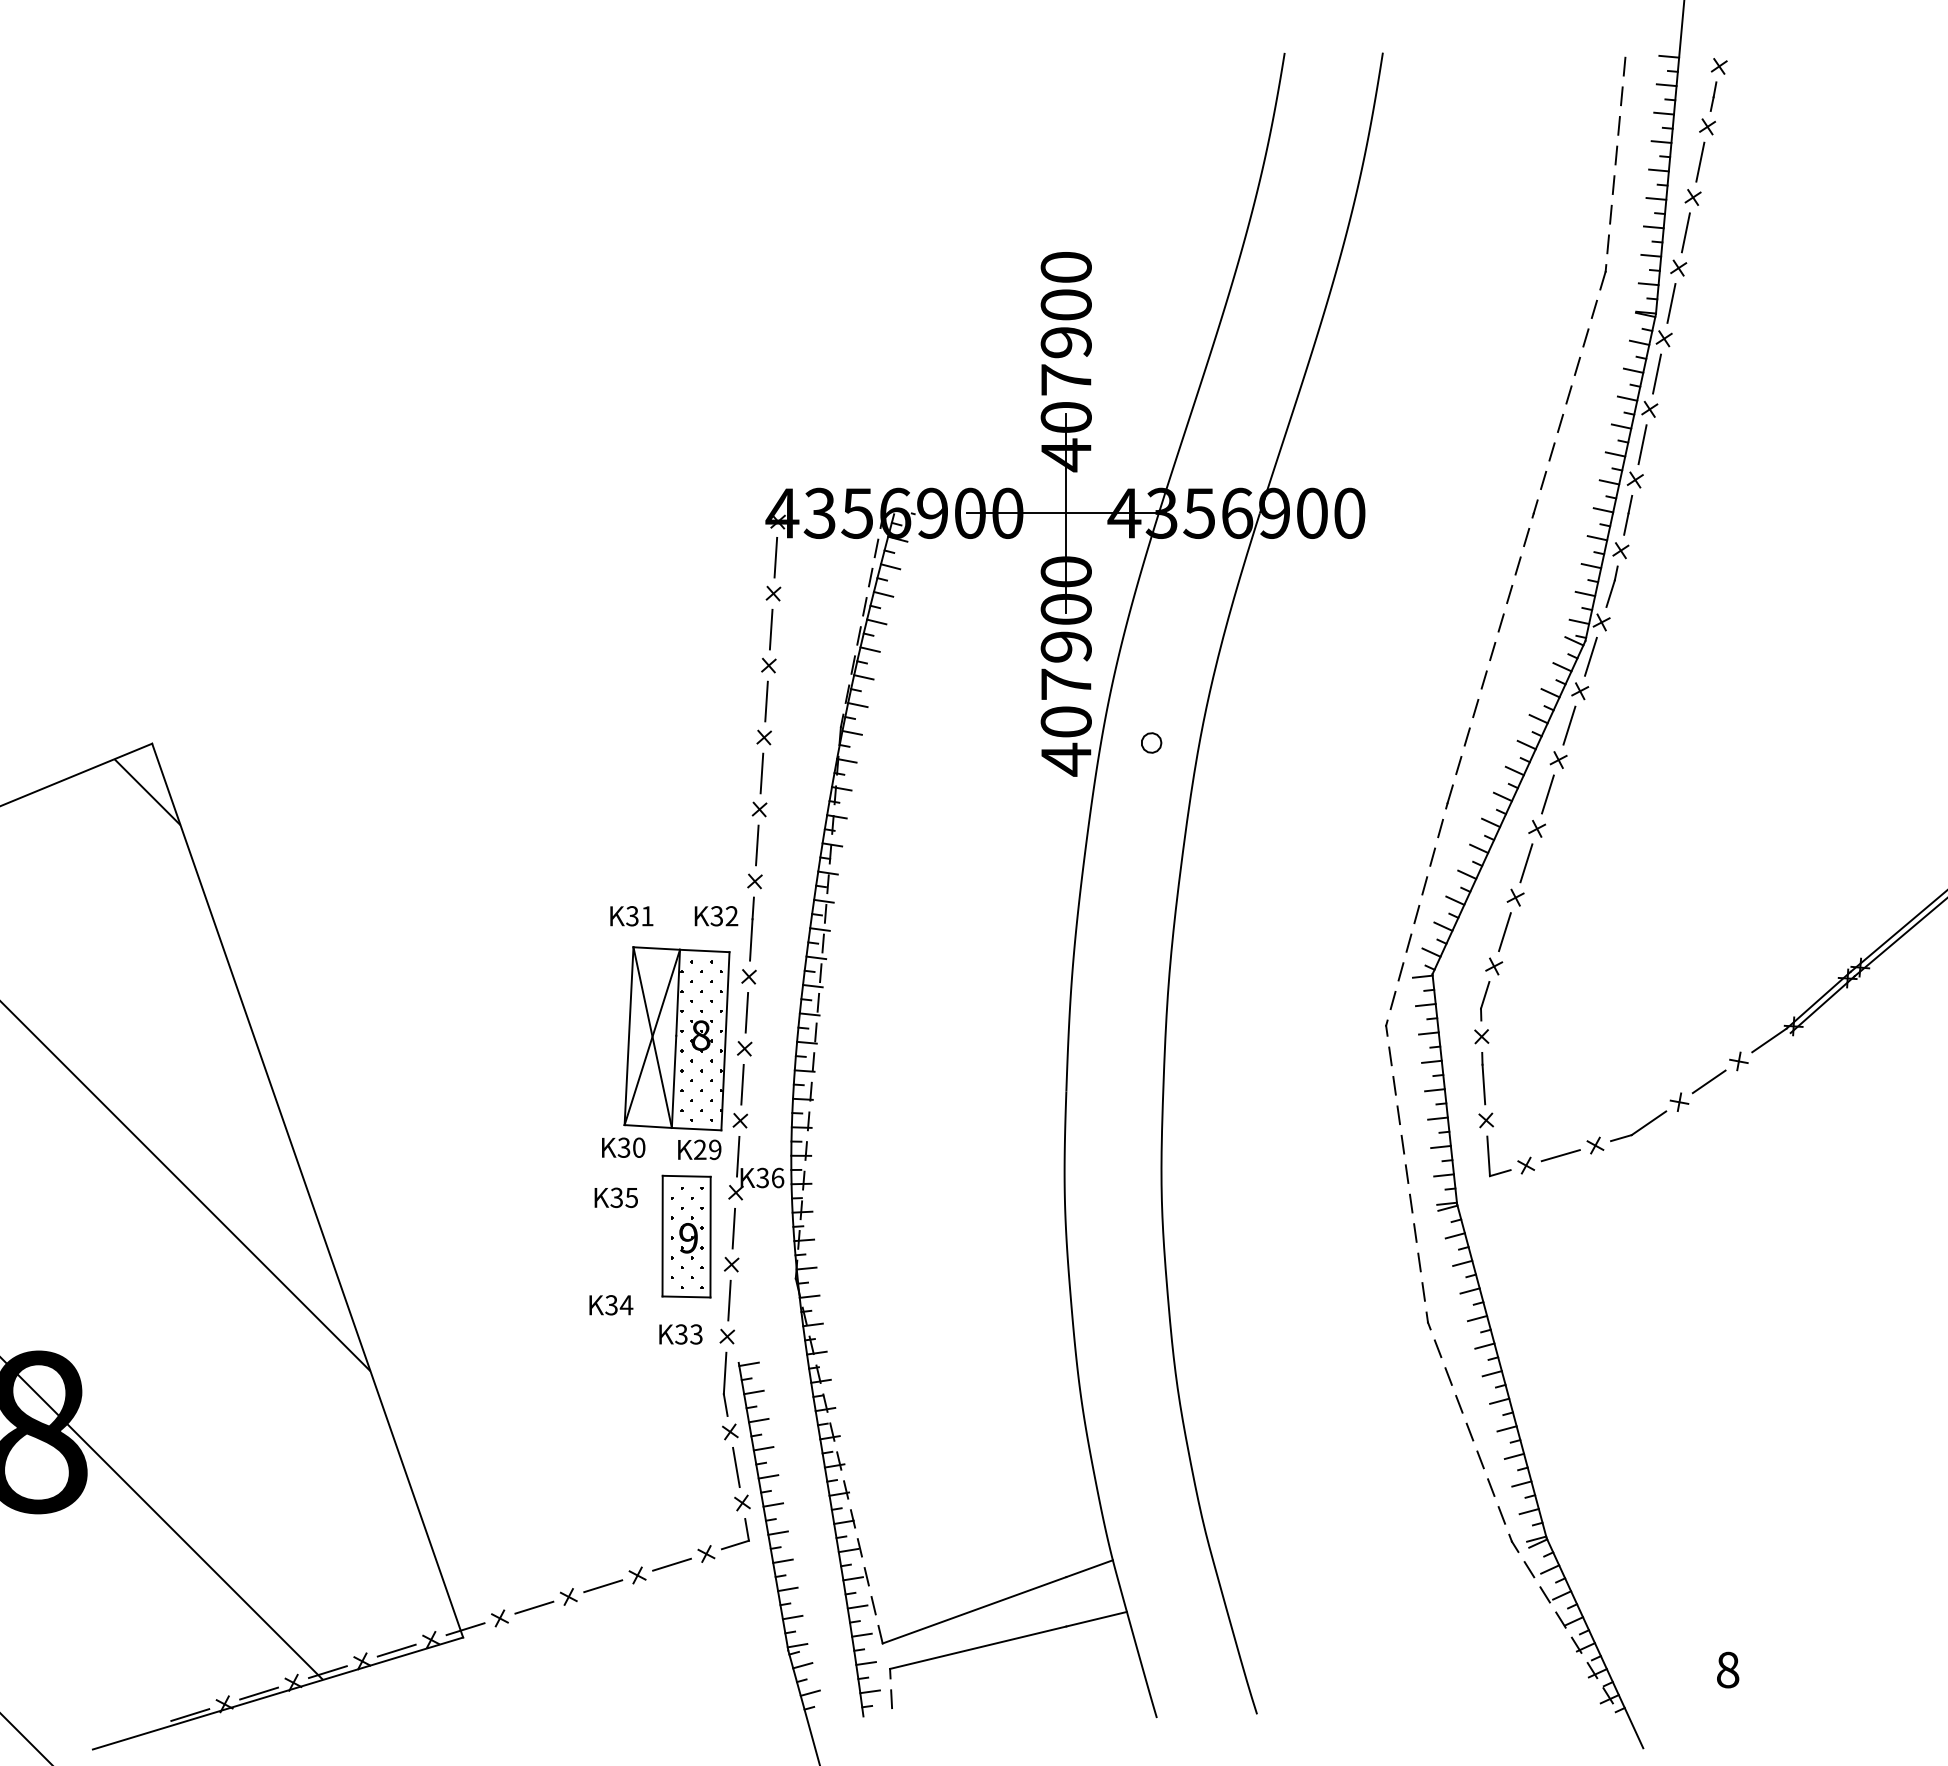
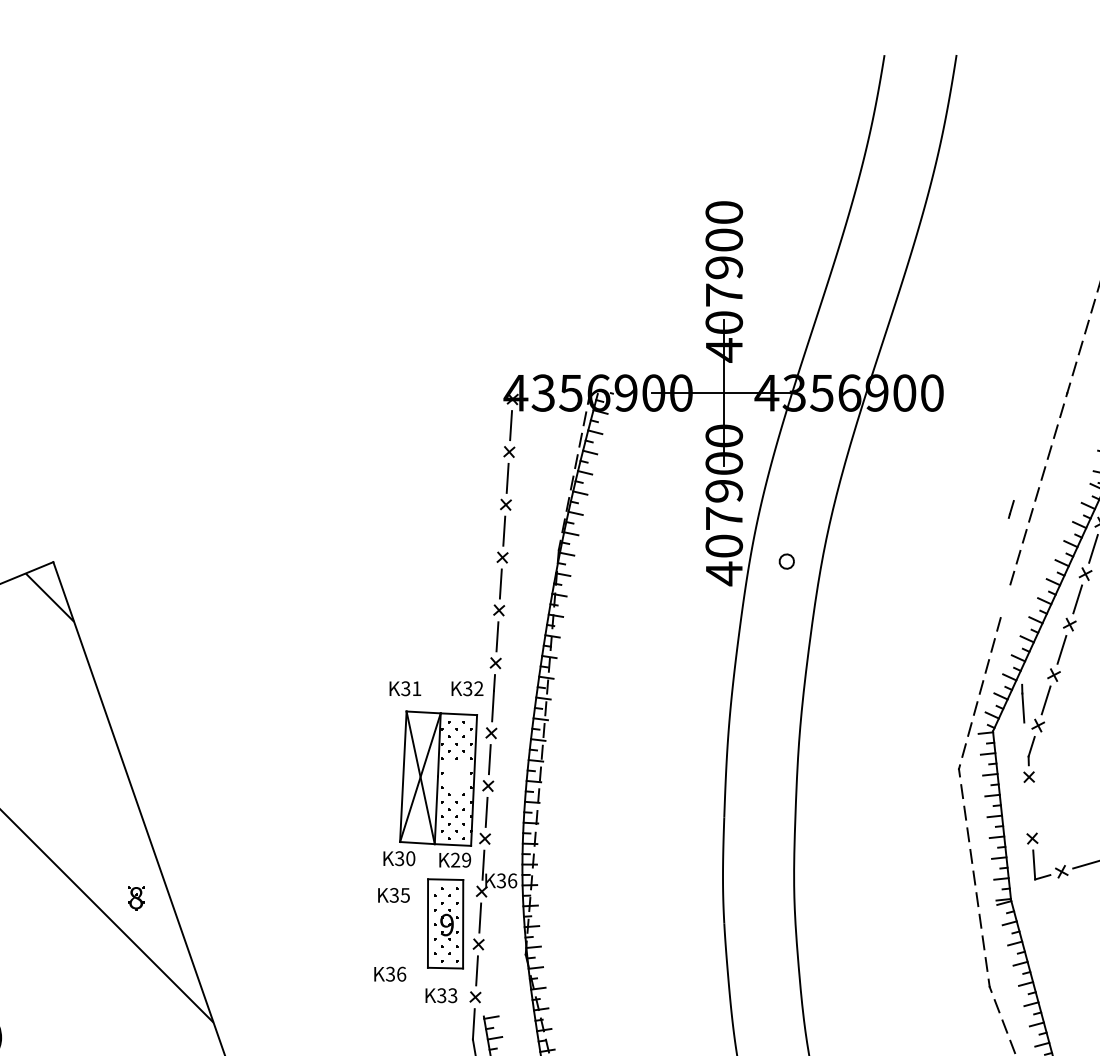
line: (1449, 796) -> (1011, 509), moved
part: (701, 1036) -> (136, 898), moved
line: (1483, 1078) -> (1023, 703), moved
text: (626, 1305) -> (401, 974), 34 -> 36

